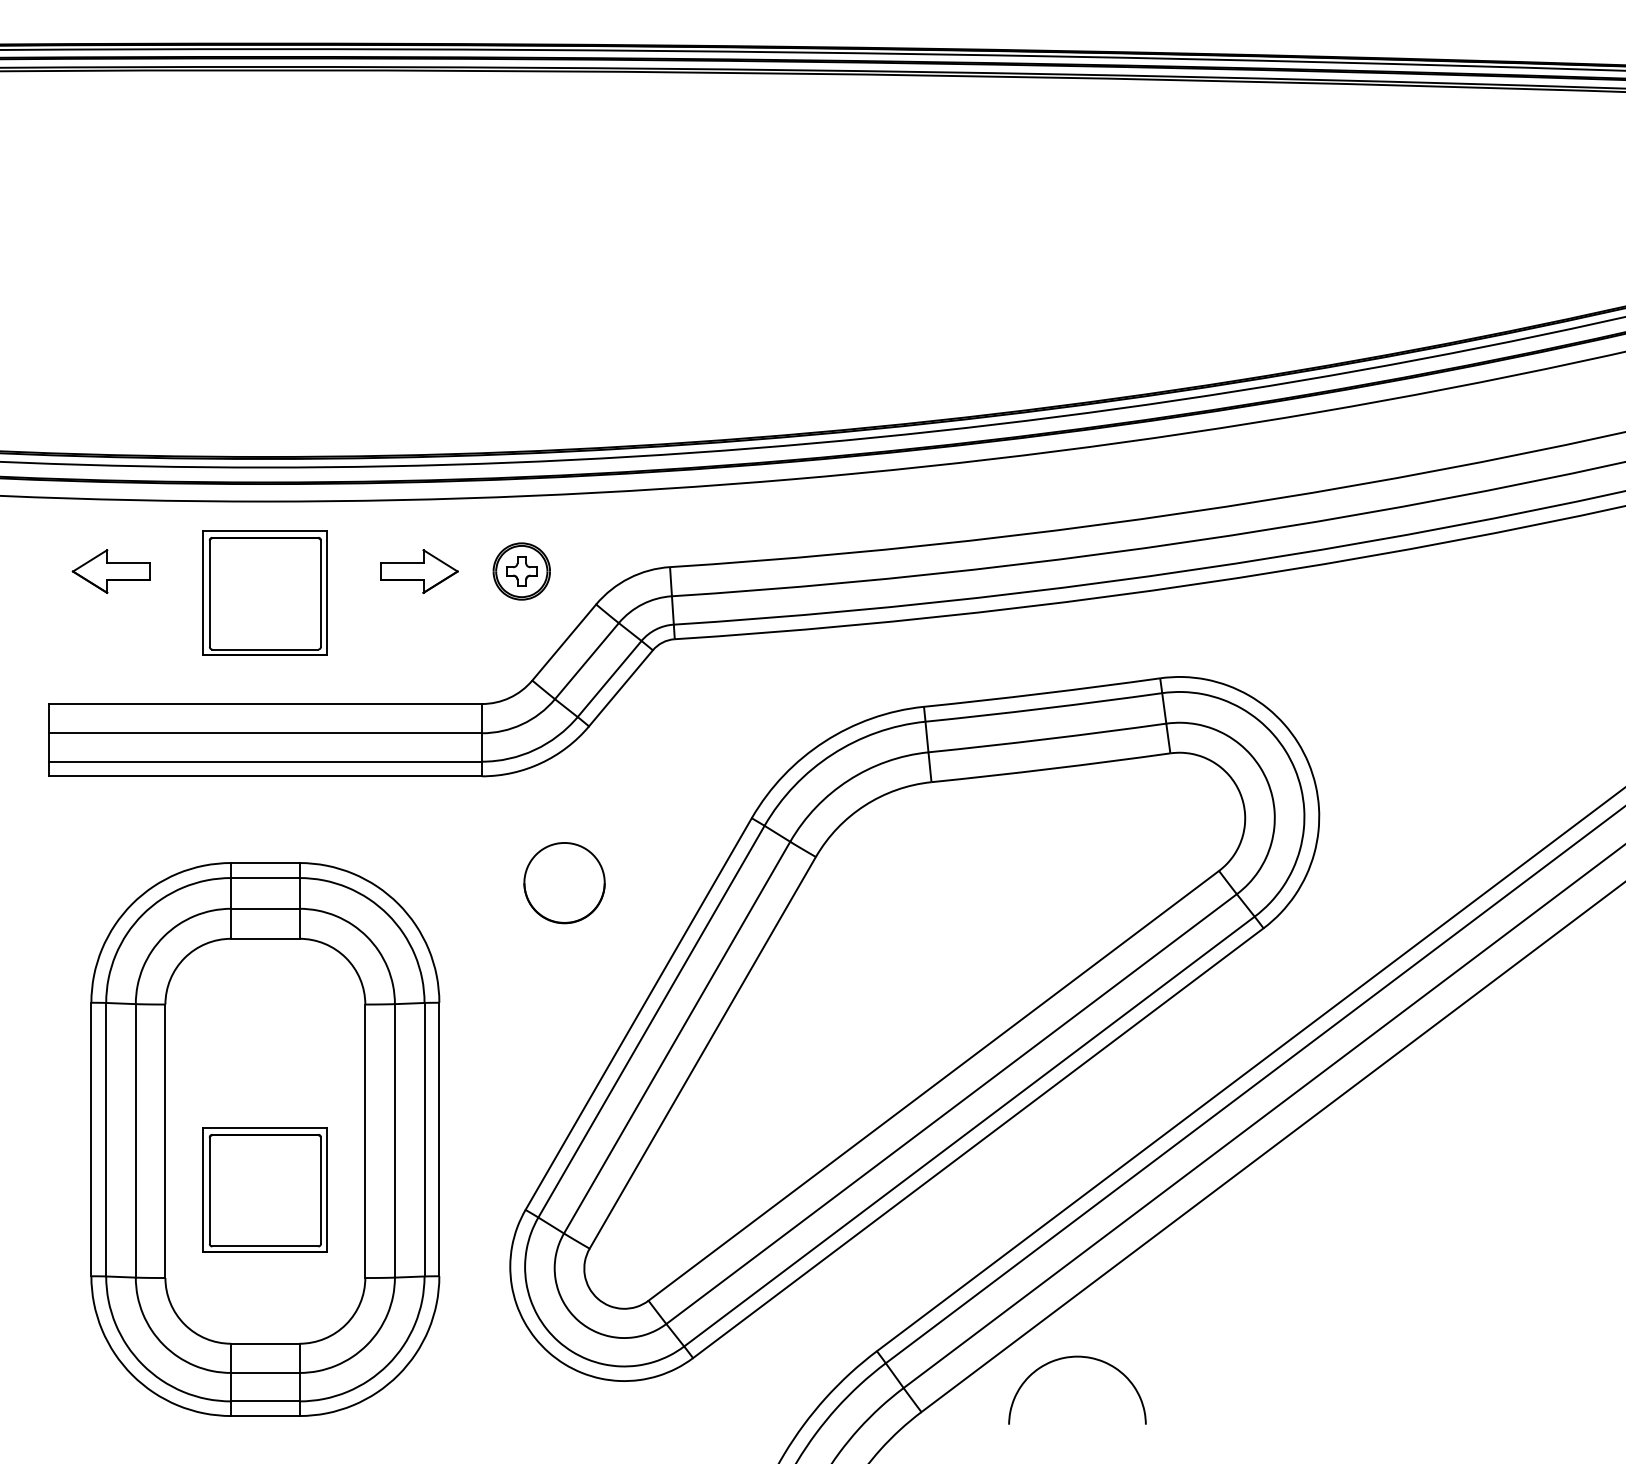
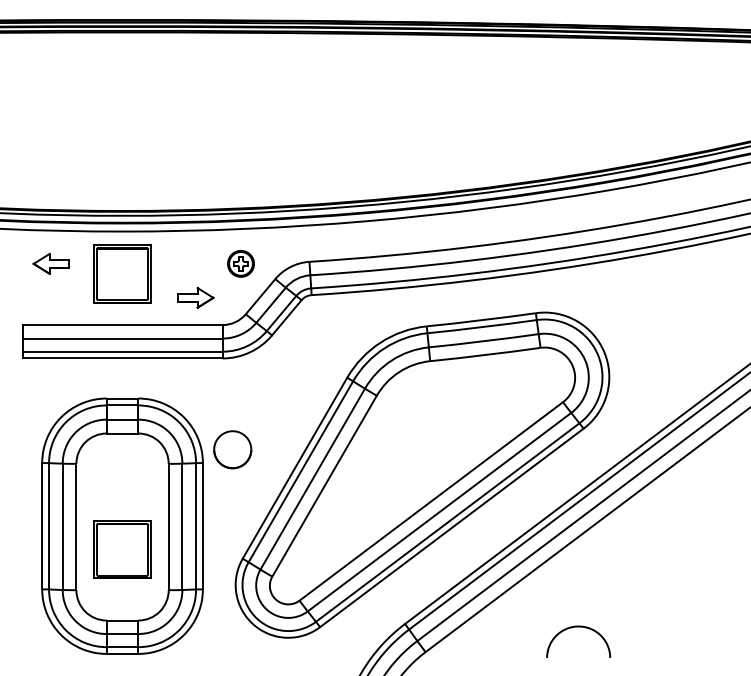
part: (418, 570) -> (195, 297), moved
part: (564, 882) -> (232, 449), moved
curve: (1077, 1358) -> (578, 627), moved

